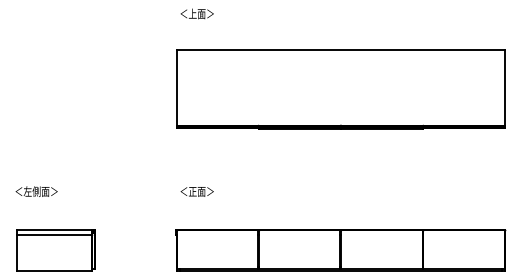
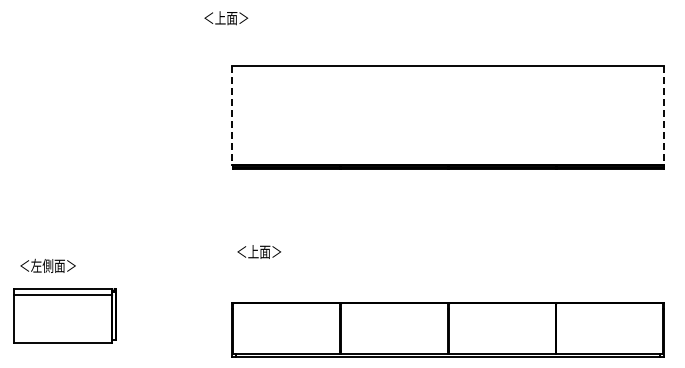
text: (197, 14) -> (226, 18), moved
line: (176, 88) -> (232, 116), solid -> dashed
line: (505, 88) -> (664, 116), solid -> dashed
text: (36, 191) -> (47, 265), moved
text: (192, 191) -> (253, 251), ＜正面＞ -> ＜上面＞
part: (55, 250) -> (64, 315), moved

